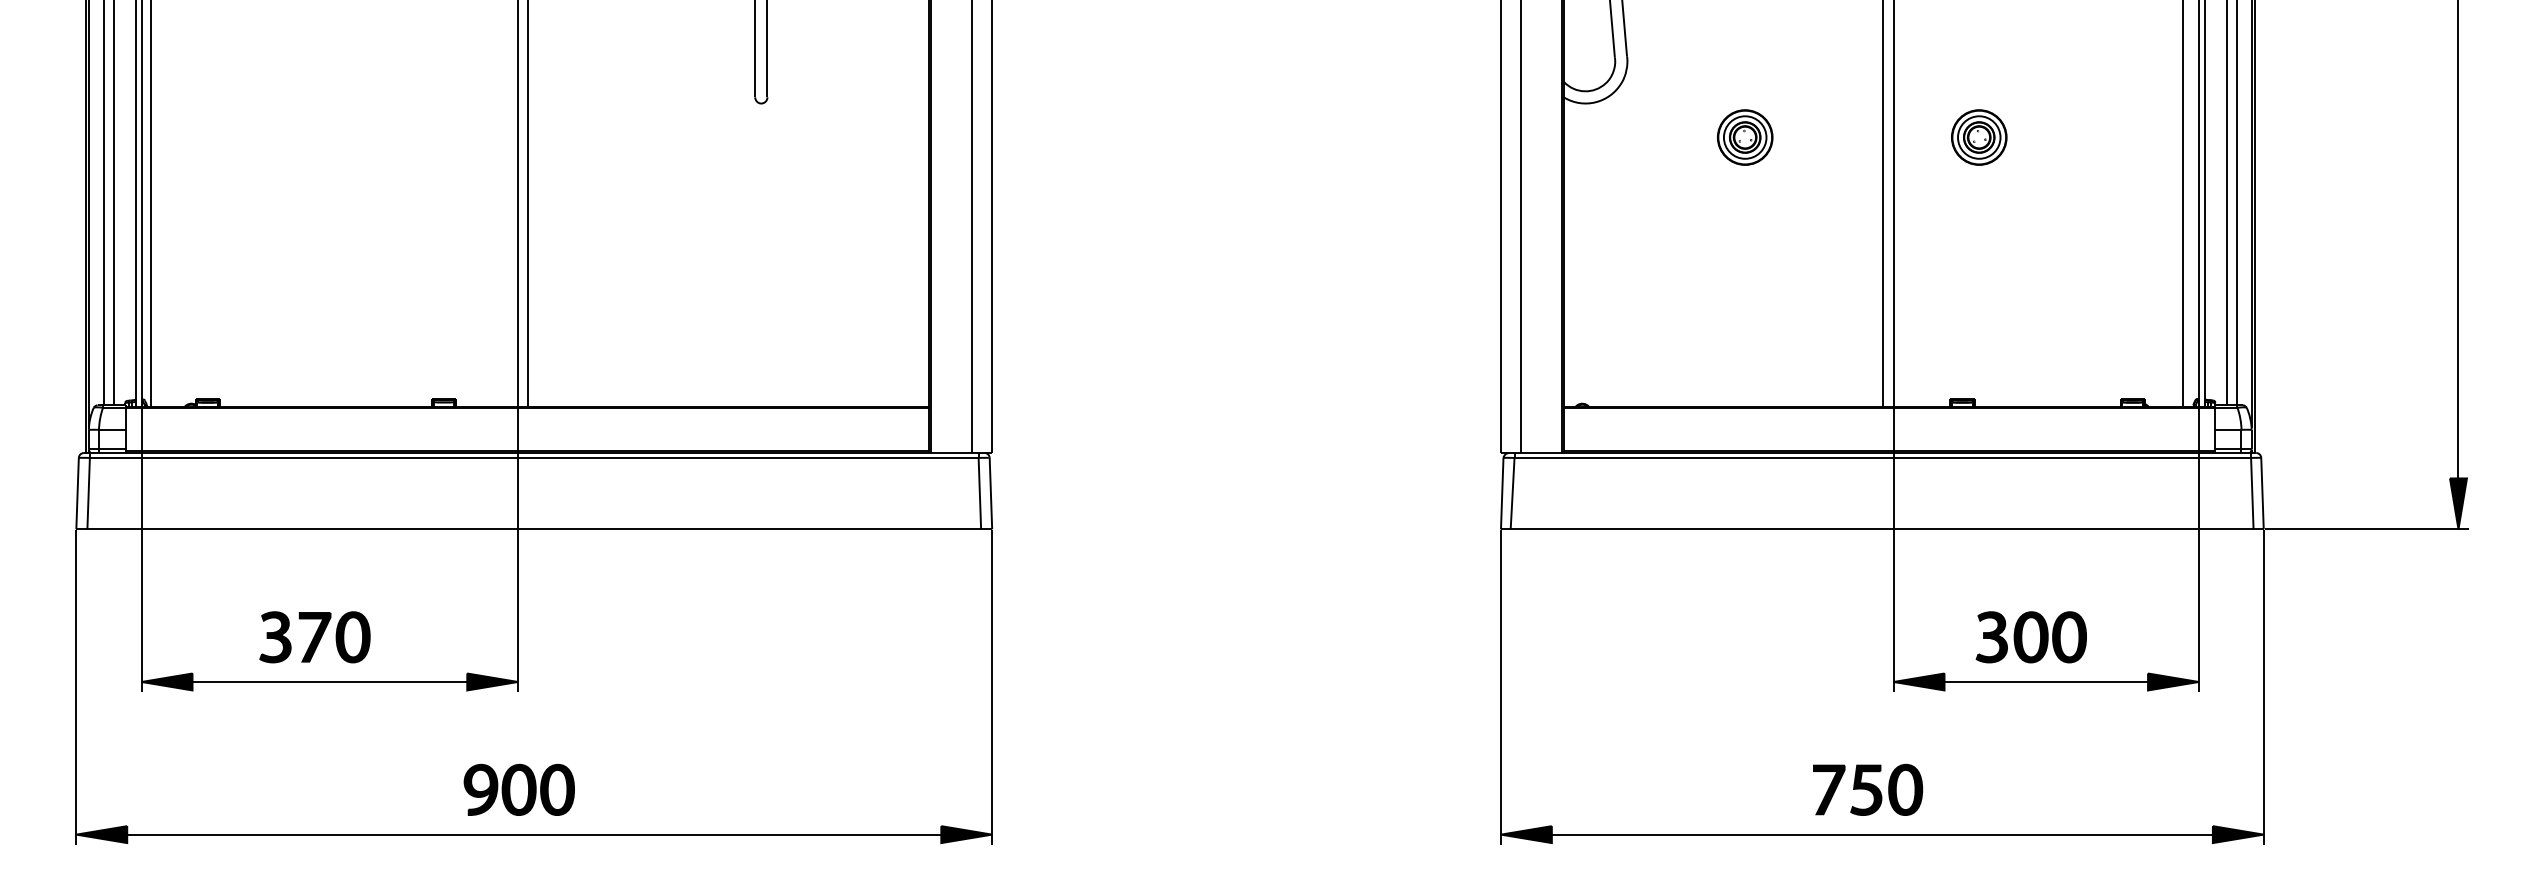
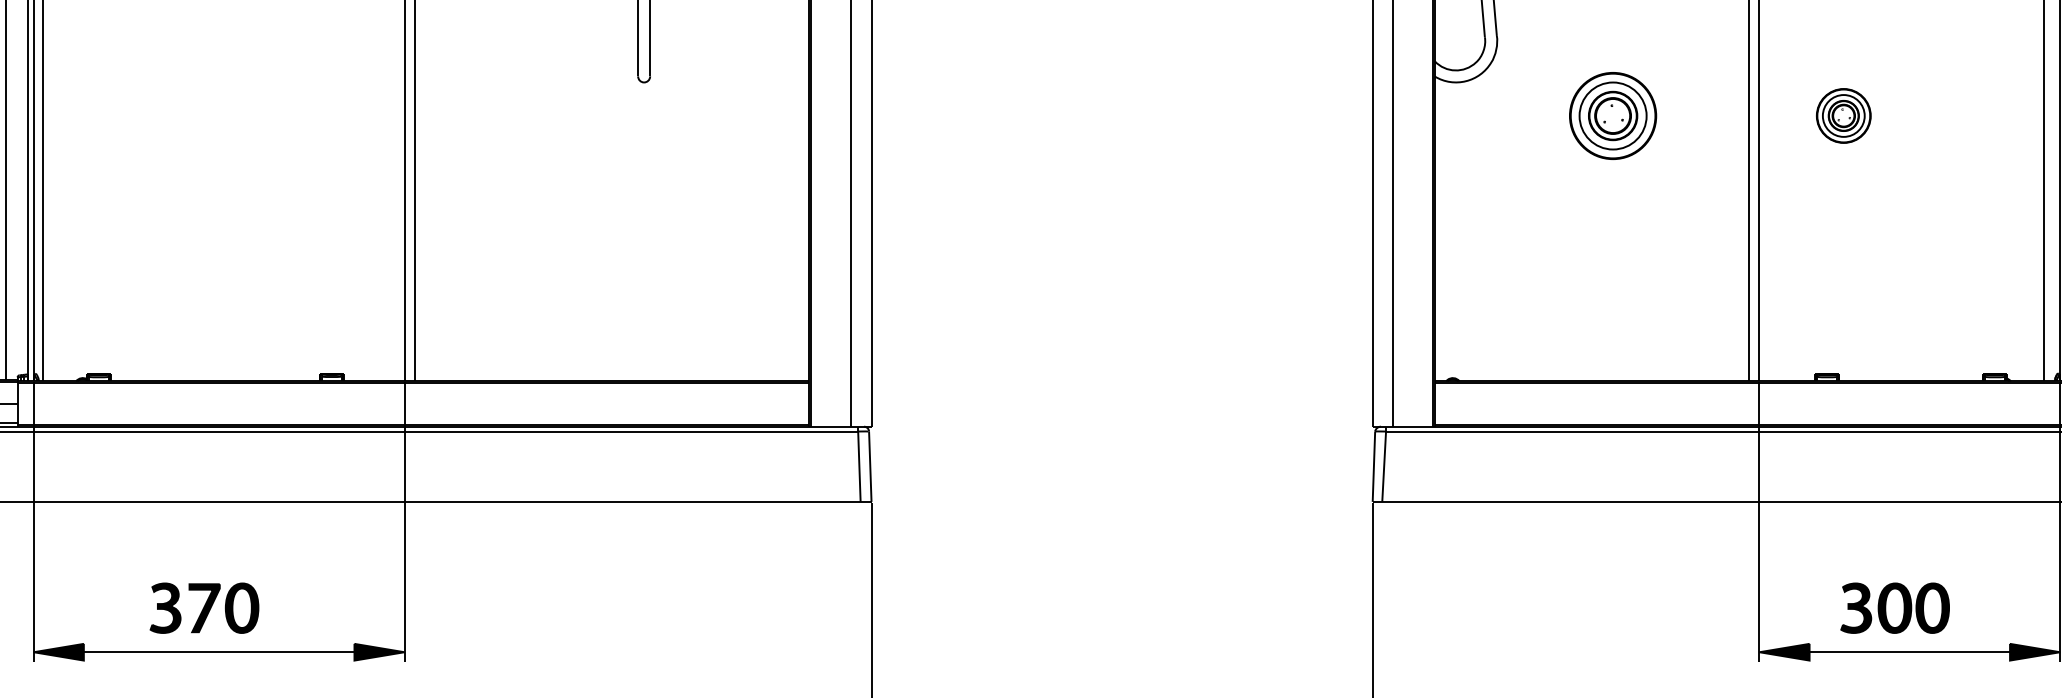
part: (1745, 137) -> (1613, 115), size x1.6

